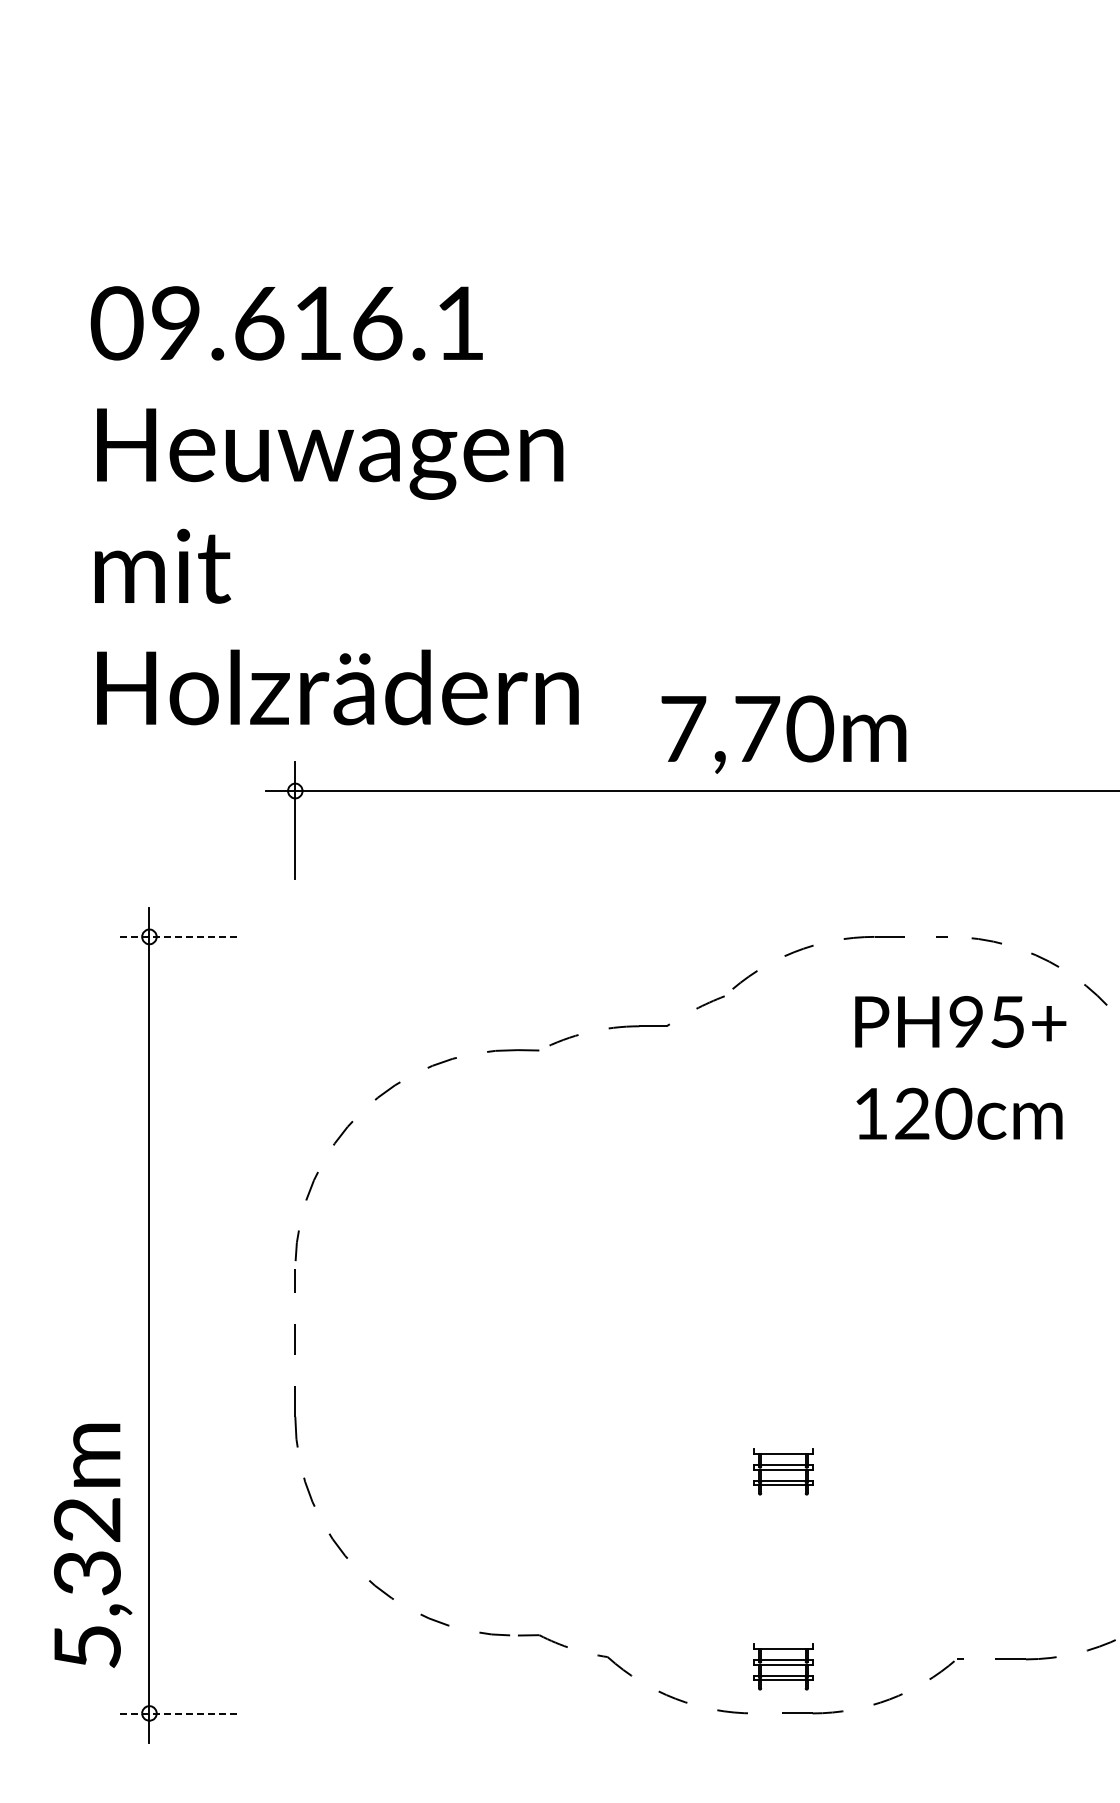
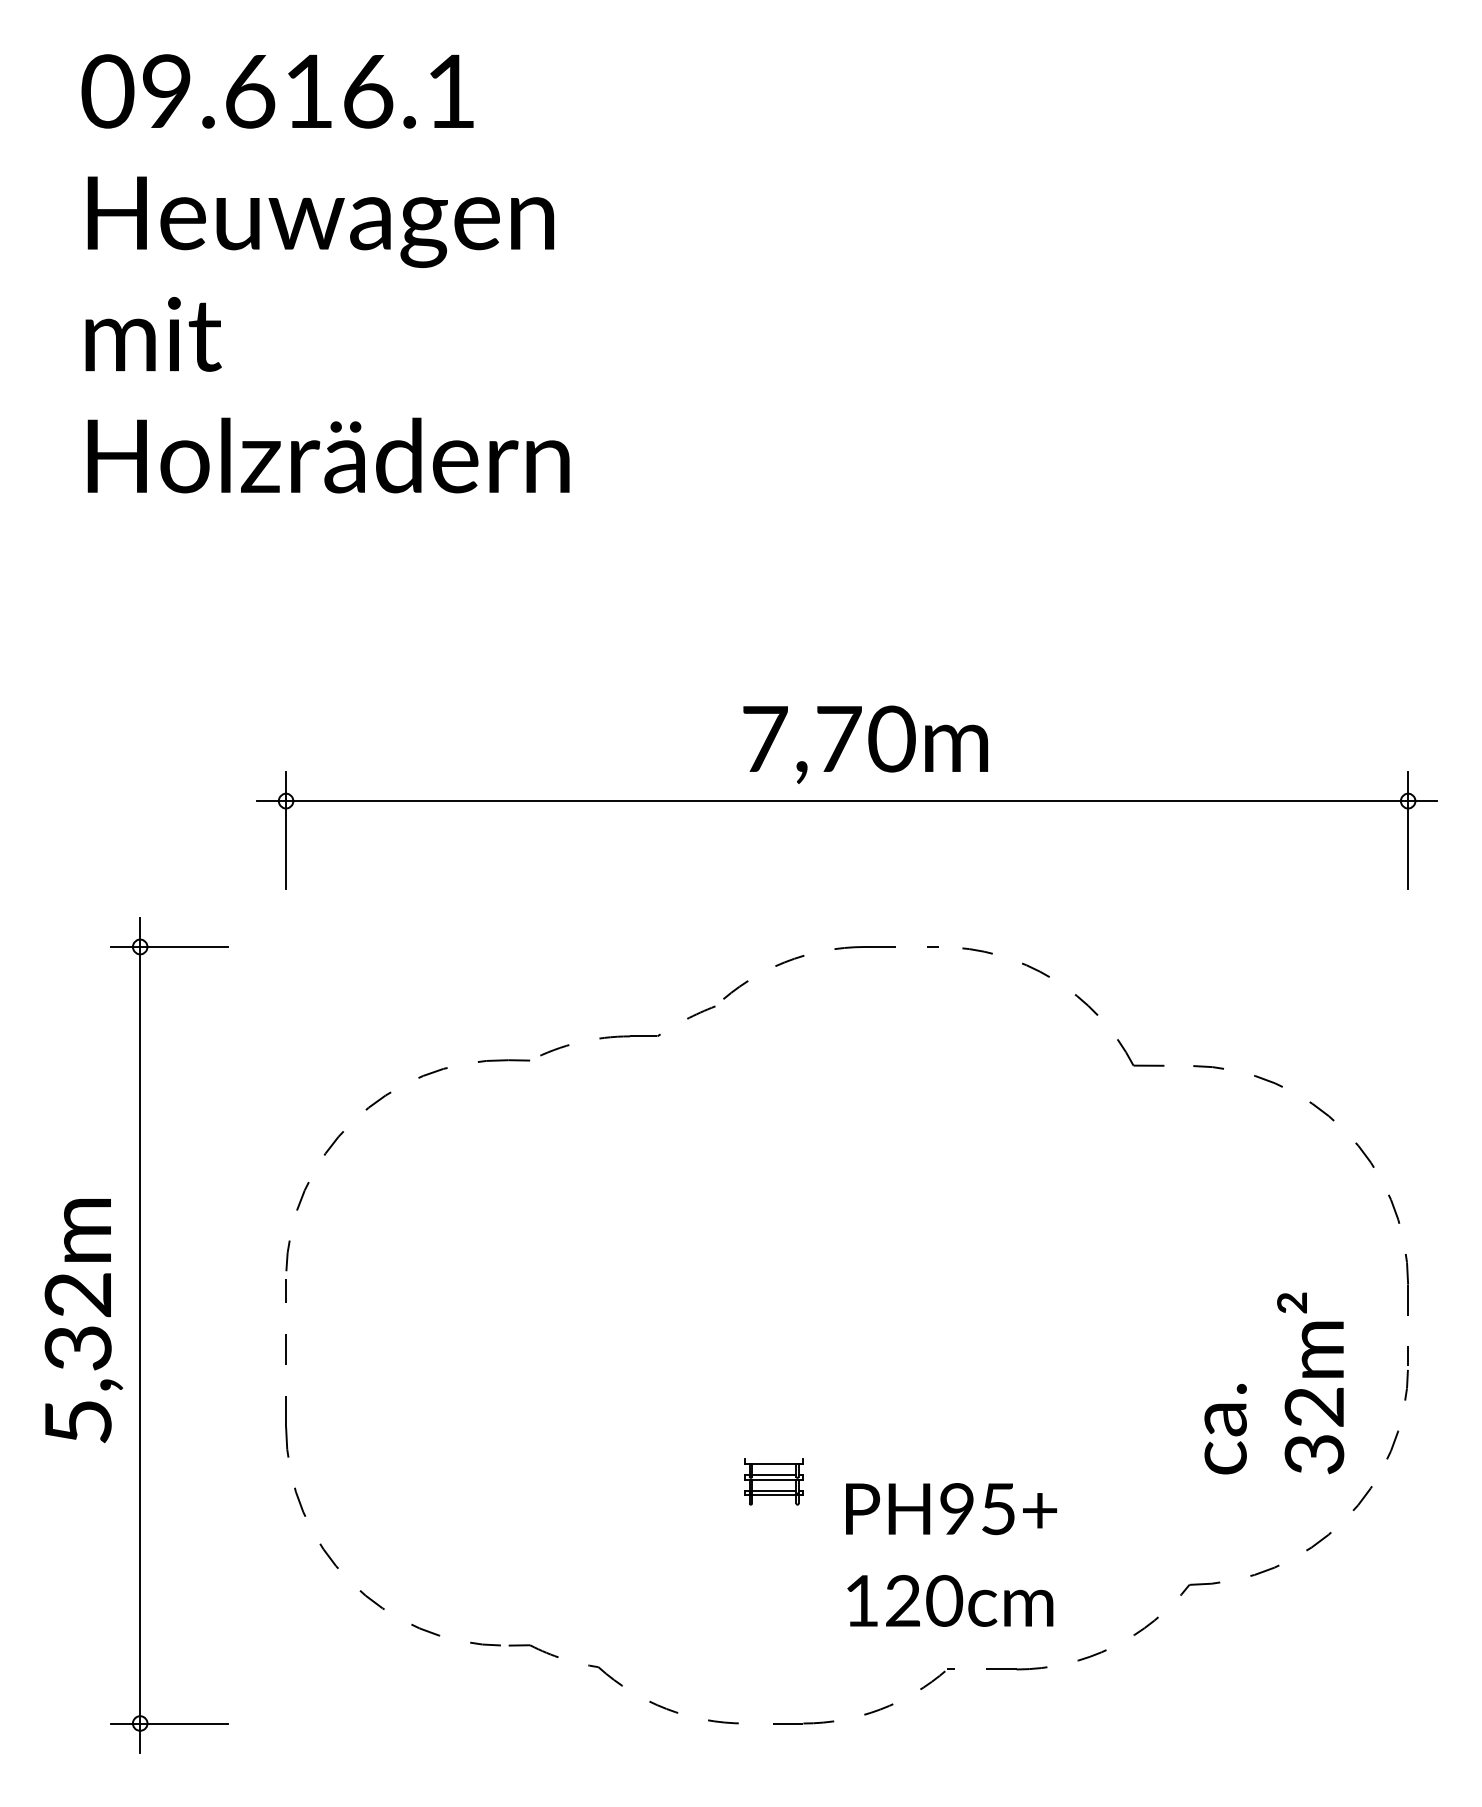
text: (334, 505) -> (325, 273), moved
text: (783, 734) -> (865, 744), moved
line: (177, 936) -> (168, 946), dashed -> solid
text: (960, 1067) -> (951, 1554), moved
text: (92, 1546) -> (83, 1321), moved
part: (782, 1666) -> (773, 1676), removed
line: (177, 1713) -> (168, 1723), dashed -> solid

